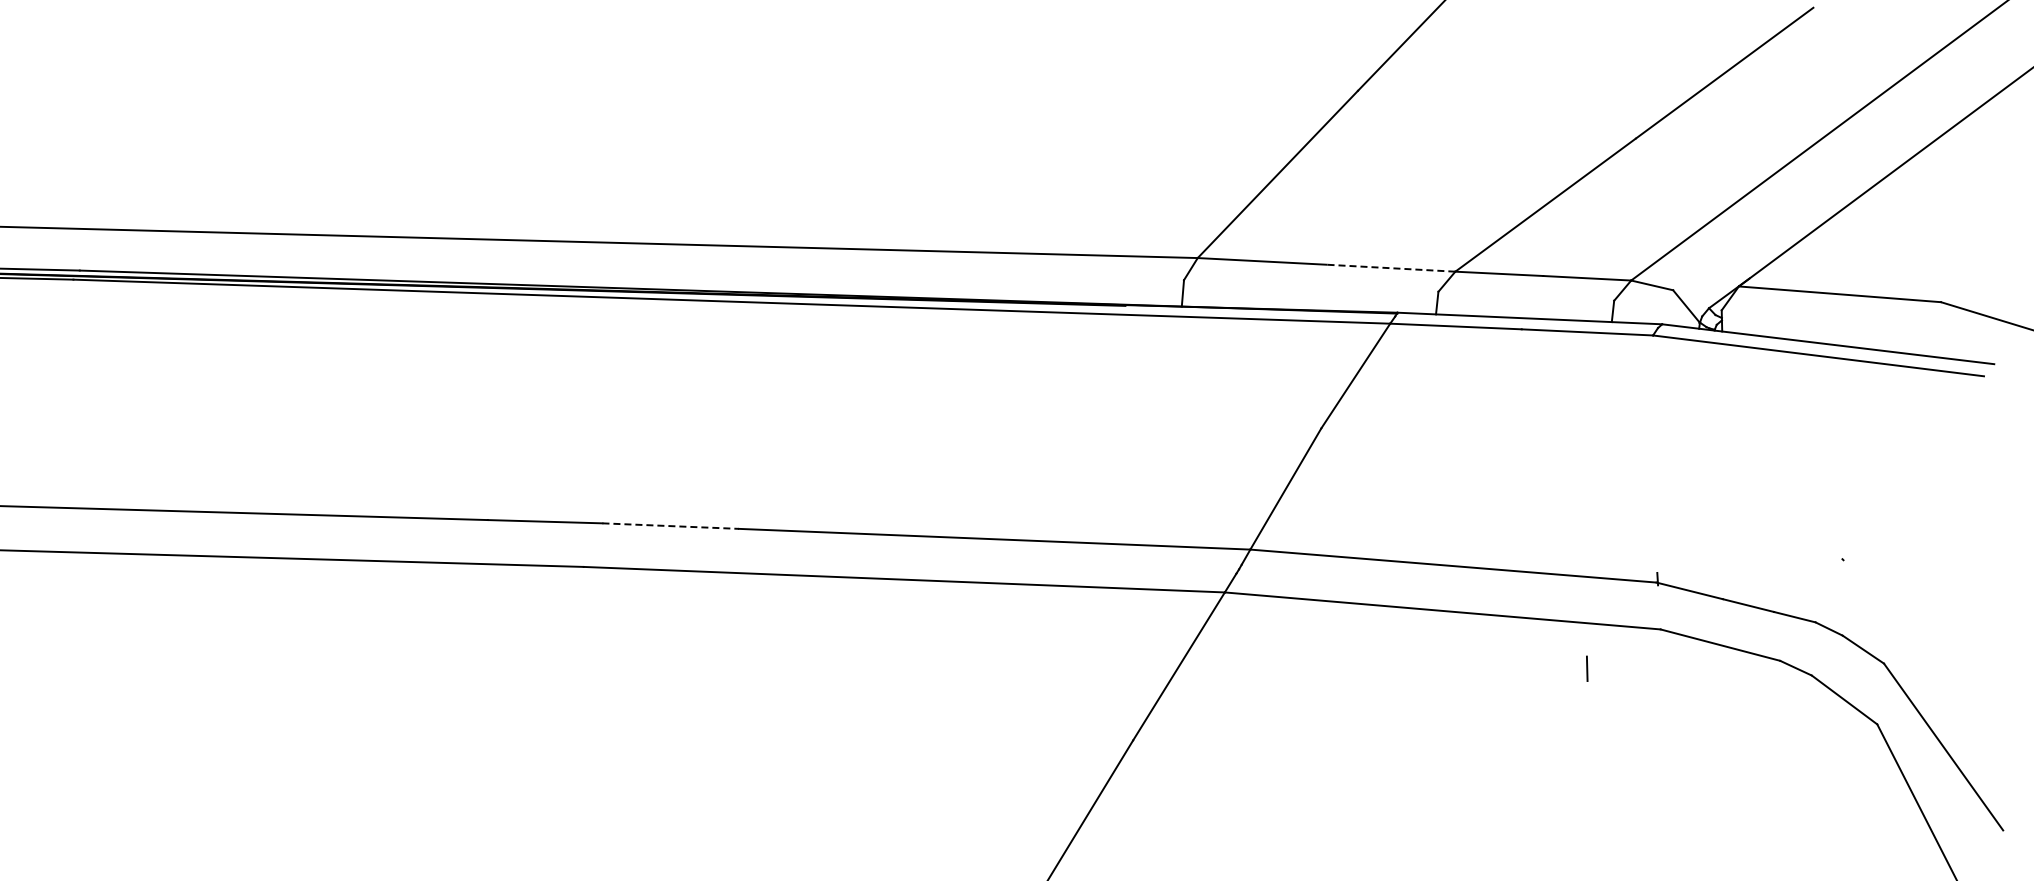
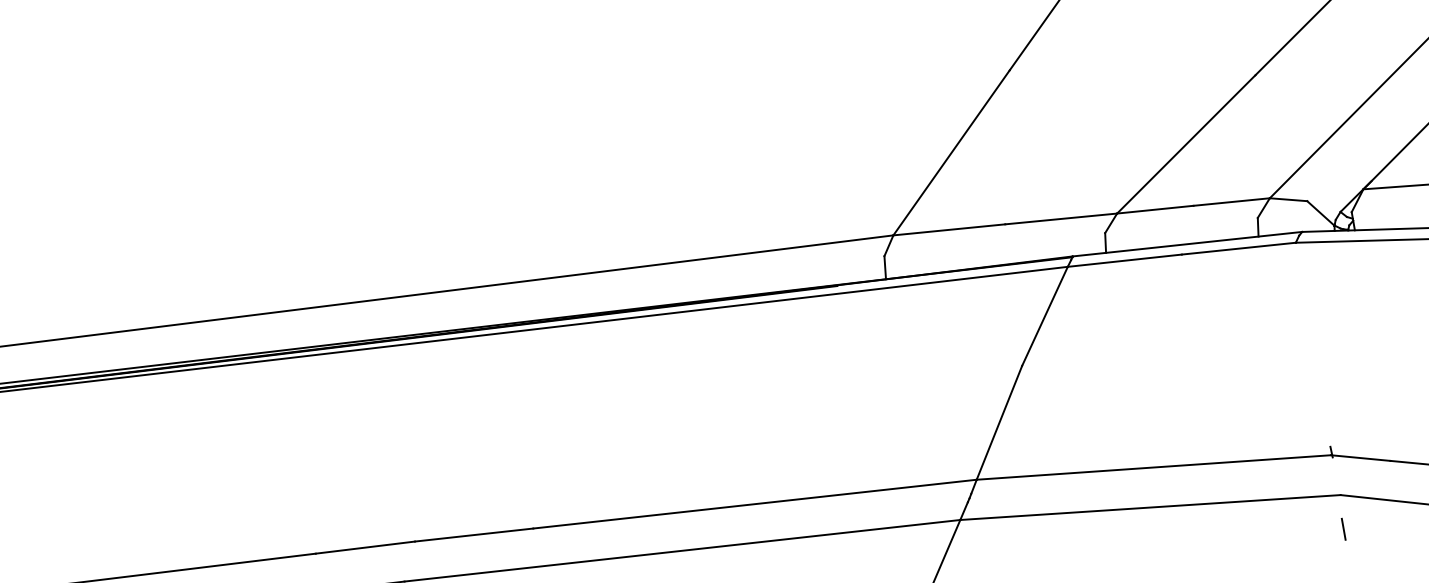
line: (1390, 268) -> (1060, 219), dashed -> solid
line: (671, 526) -> (474, 535), dashed -> solid
line: (1587, 668) -> (1343, 529), moved

